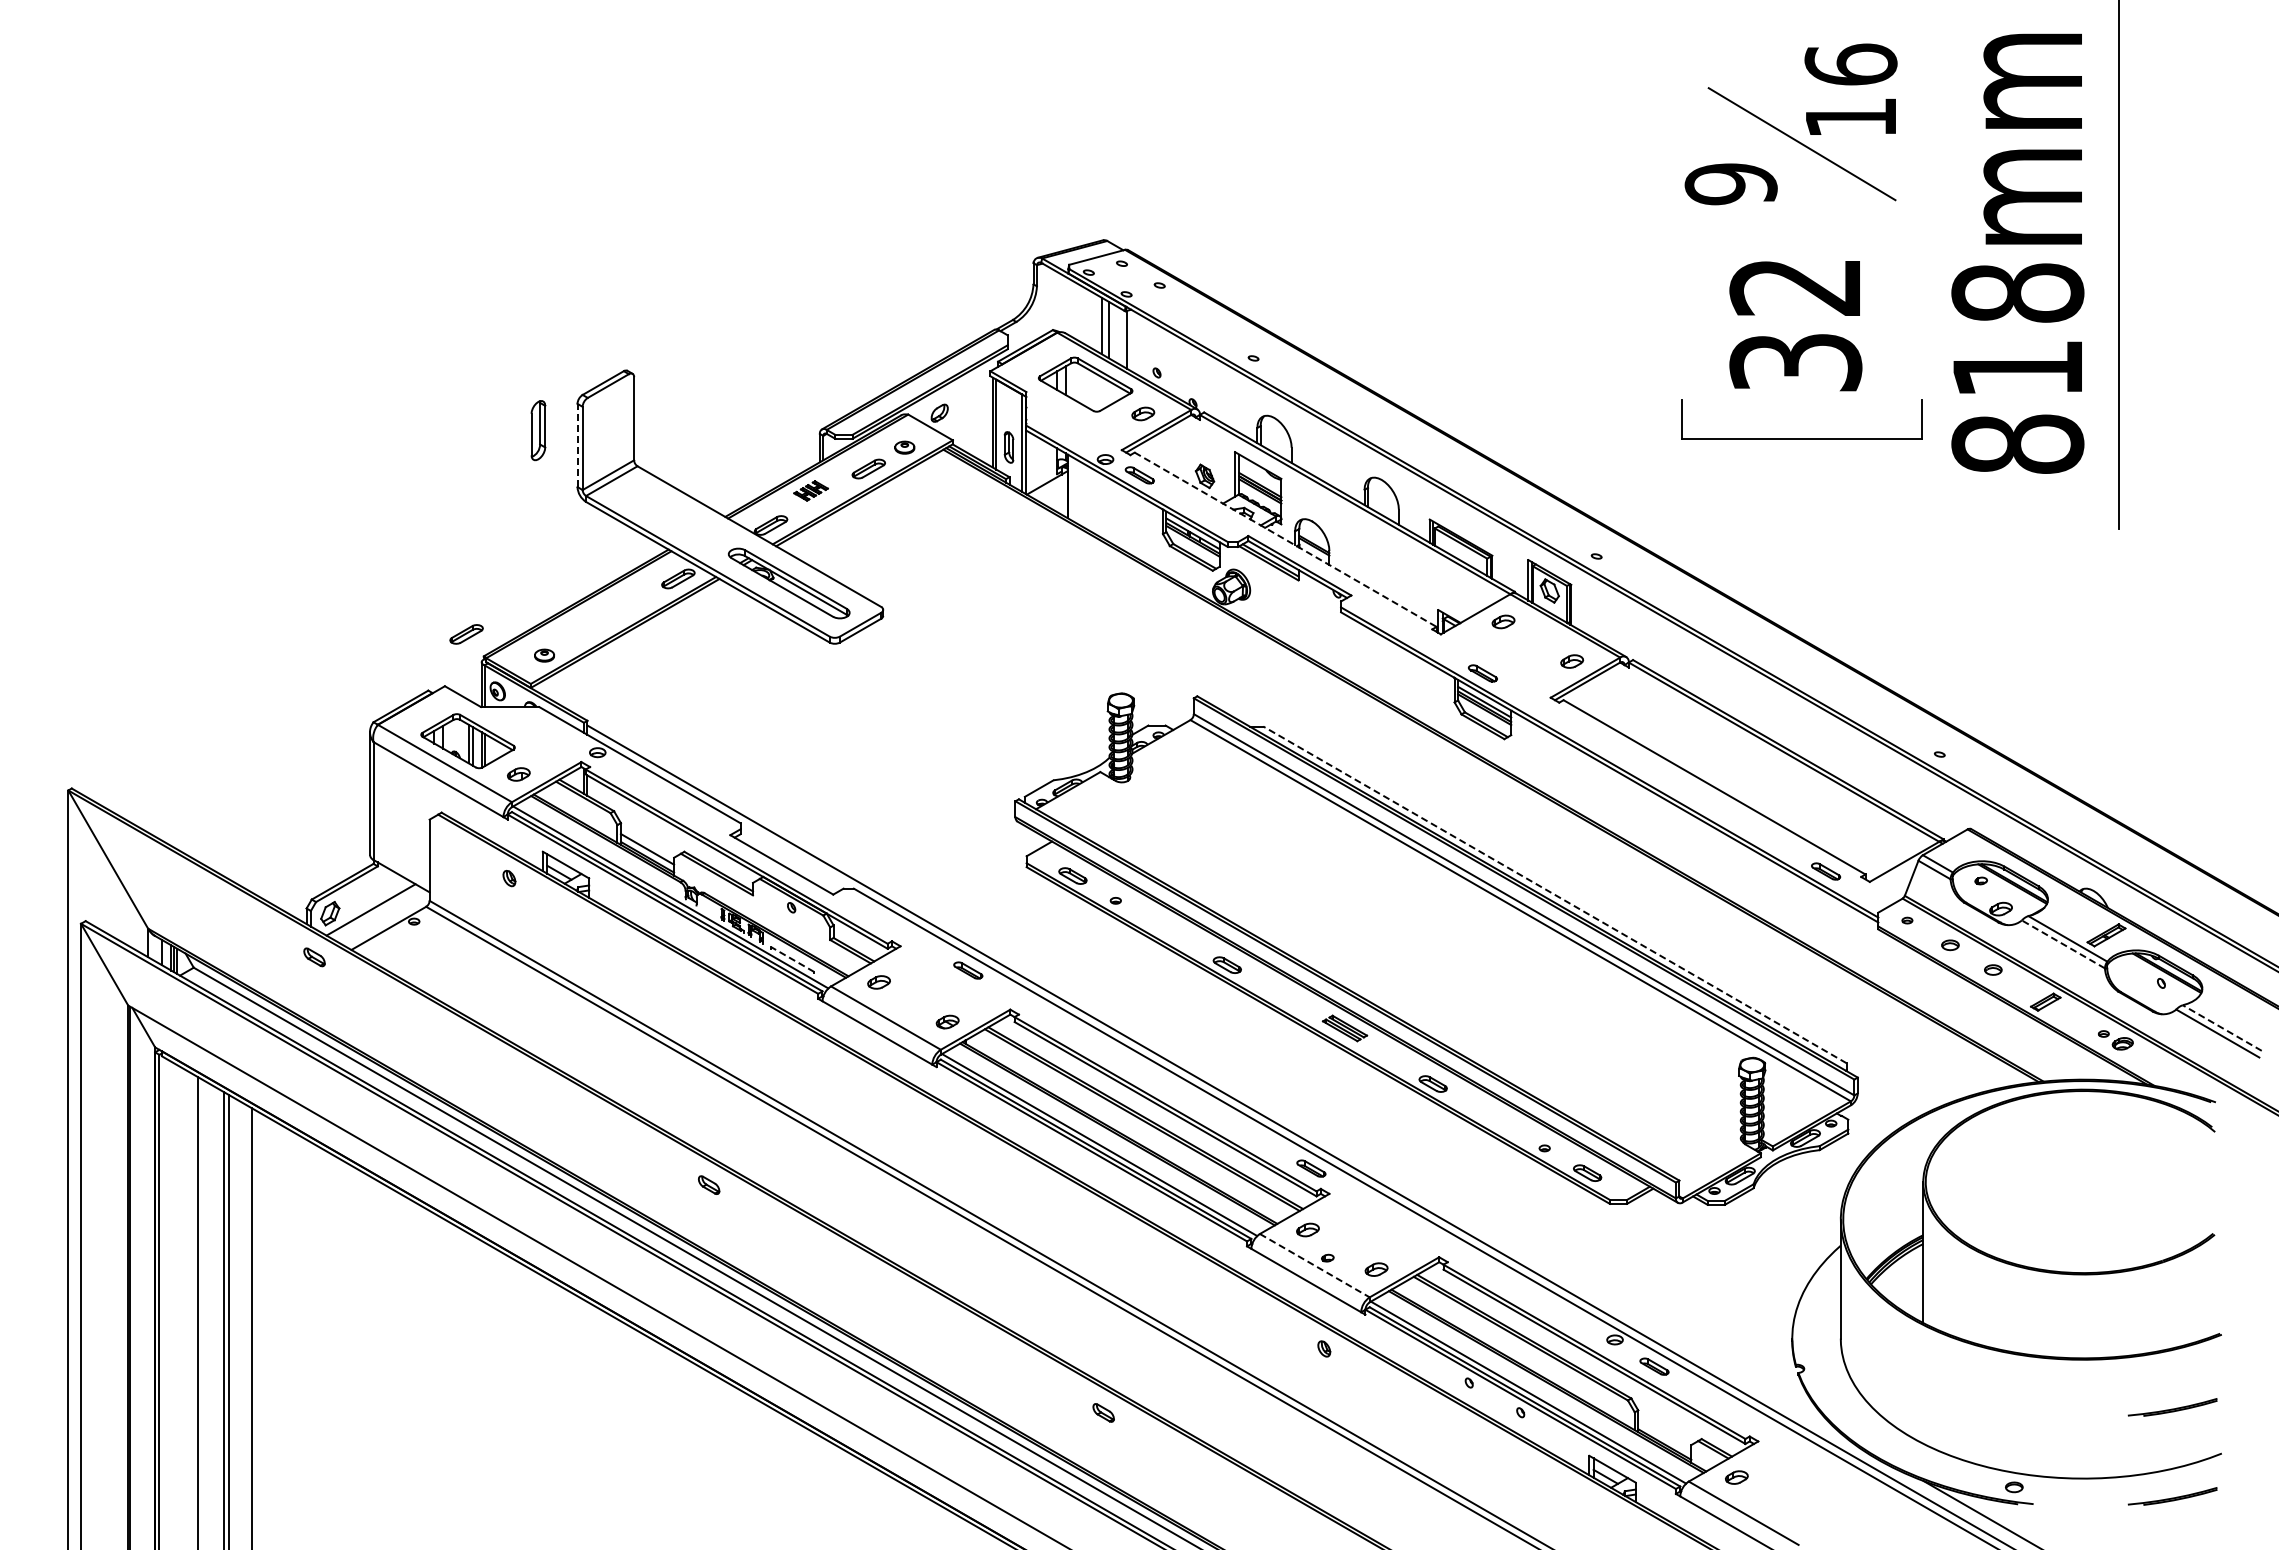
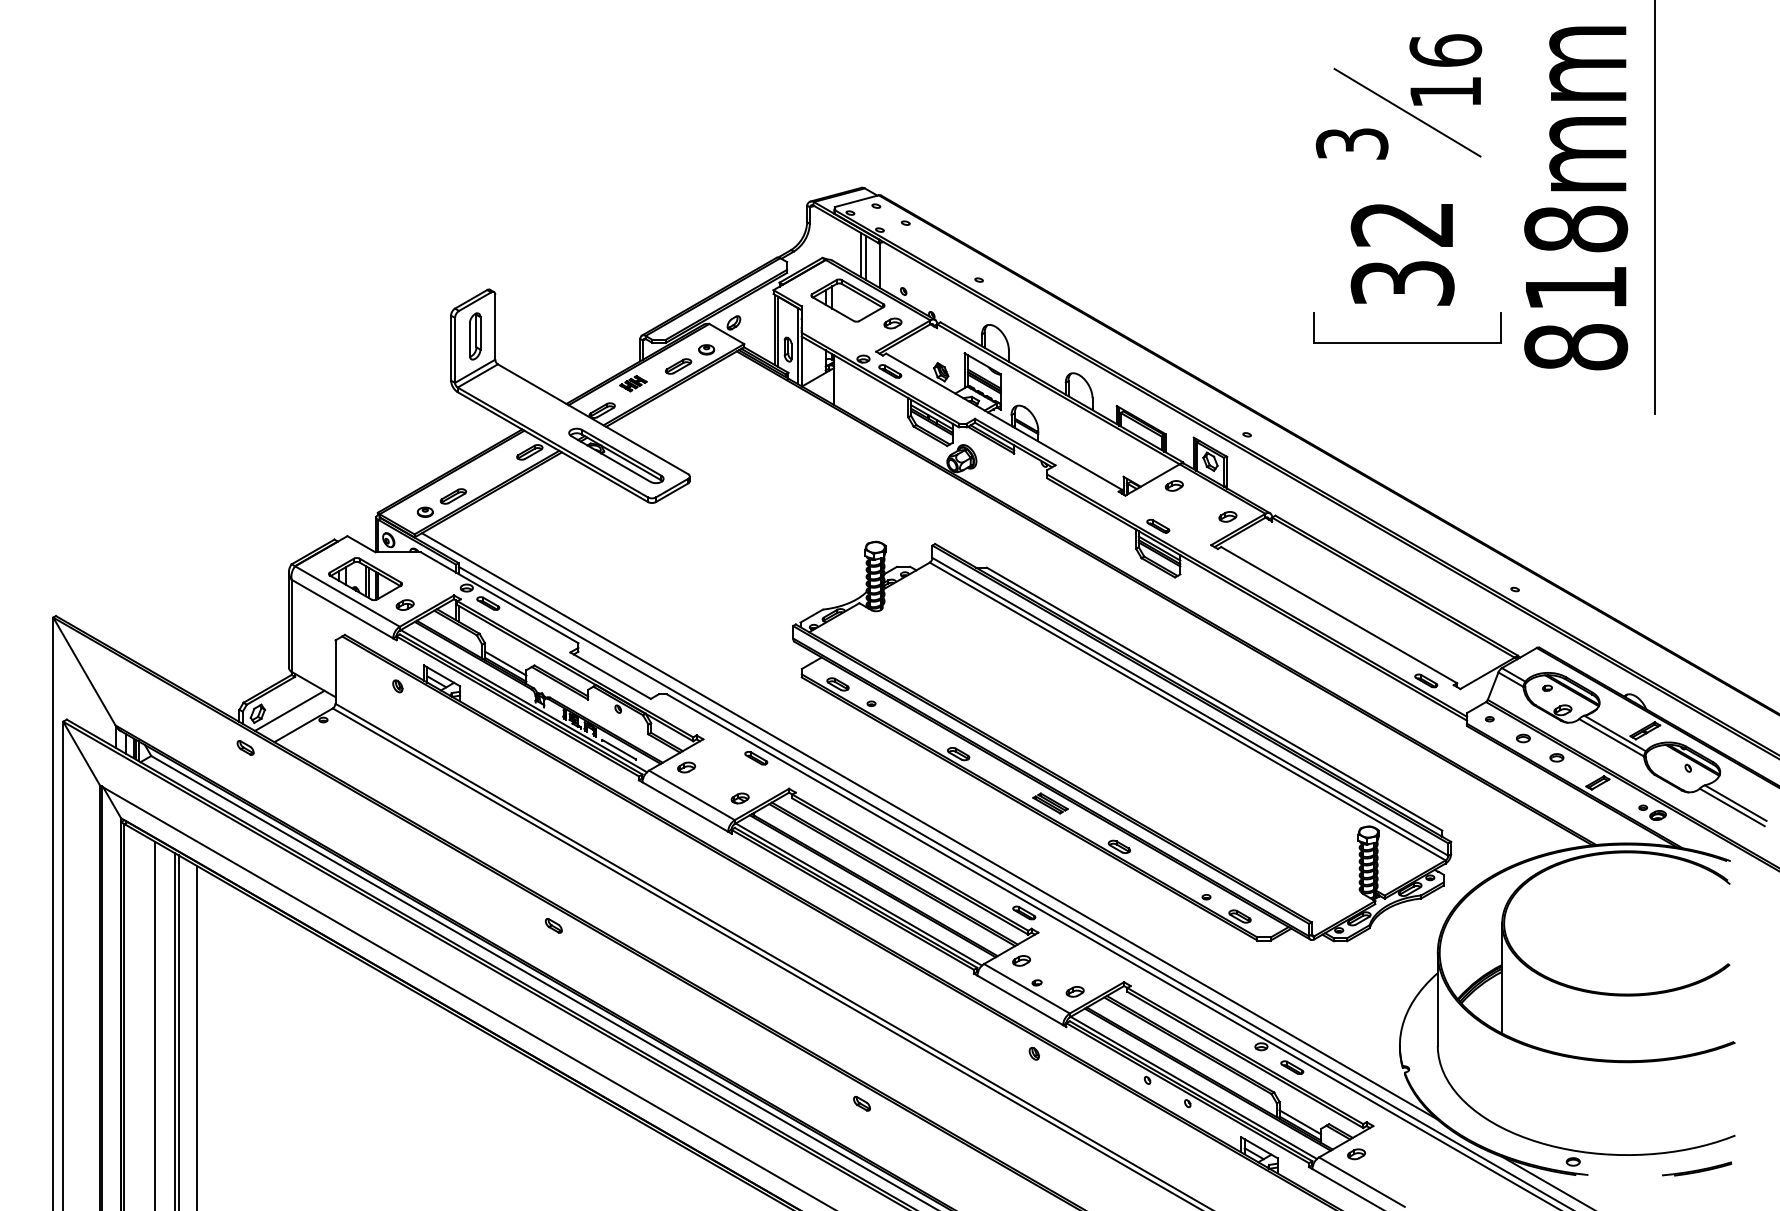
text: (1730, 184) -> (1351, 144), 9 -> 3
part: (538, 430) -> (475, 336), moved
line: (577, 445) -> (451, 348), dashed -> solid
line: (1286, 540) -> (1004, 422), dashed -> solid
part: (466, 634) -> (453, 496), moved
part: (625, 772) -> (488, 603), added
line: (1555, 894) -> (1214, 698), dashed -> solid
line: (2063, 944) -> (1611, 737), dashed -> solid
line: (792, 959) -> (618, 749), dashed -> solid
line: (2222, 1028) -> (1735, 803), dashed -> solid
line: (1190, 1057) -> (929, 826), added
line: (1315, 1265) -> (1027, 988), dashed -> solid
part: (2172, 1407) -> (1696, 1099), removed
line: (1664, 1436) -> (1300, 1122), added

